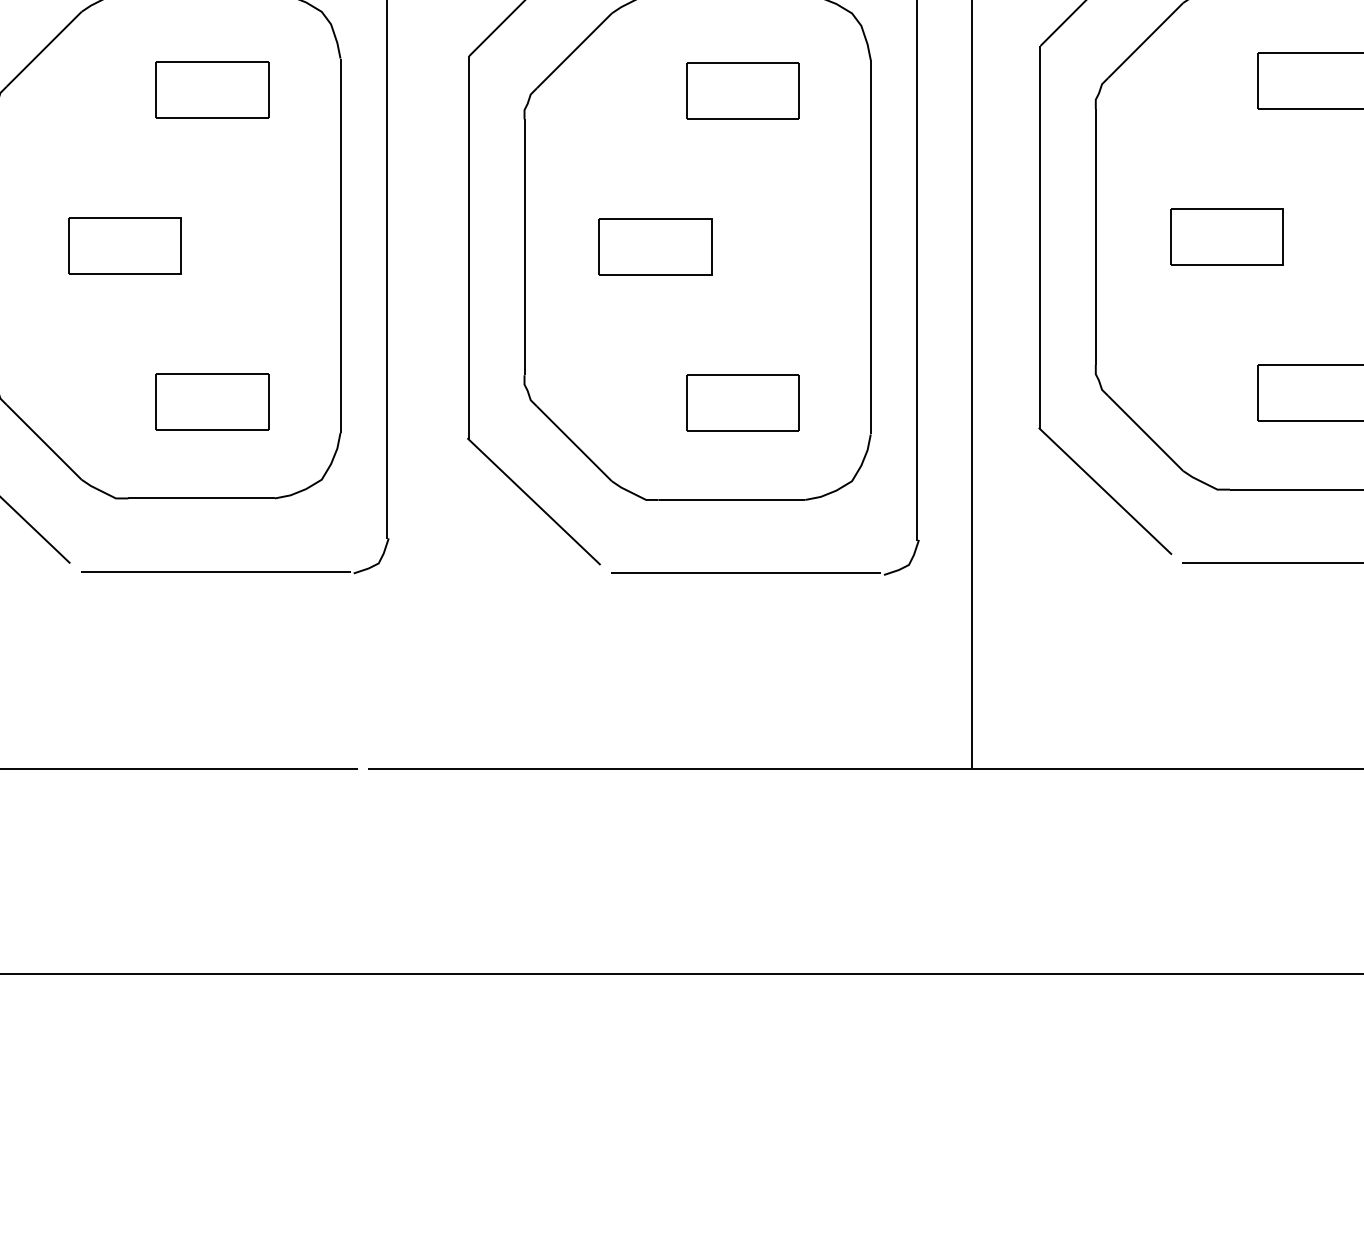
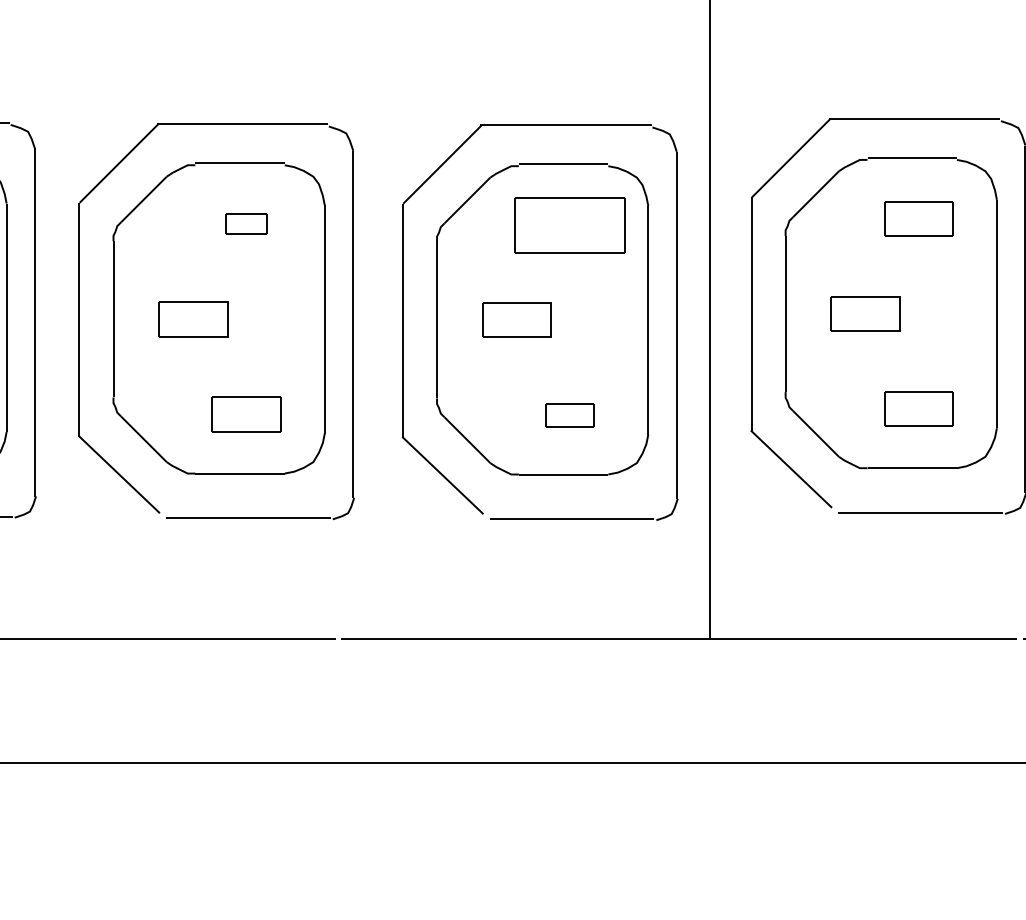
part: (212, 88) -> (246, 223), size x0.6
part: (743, 90) -> (570, 224), size x1.6
part: (743, 403) -> (570, 415), size x0.7

